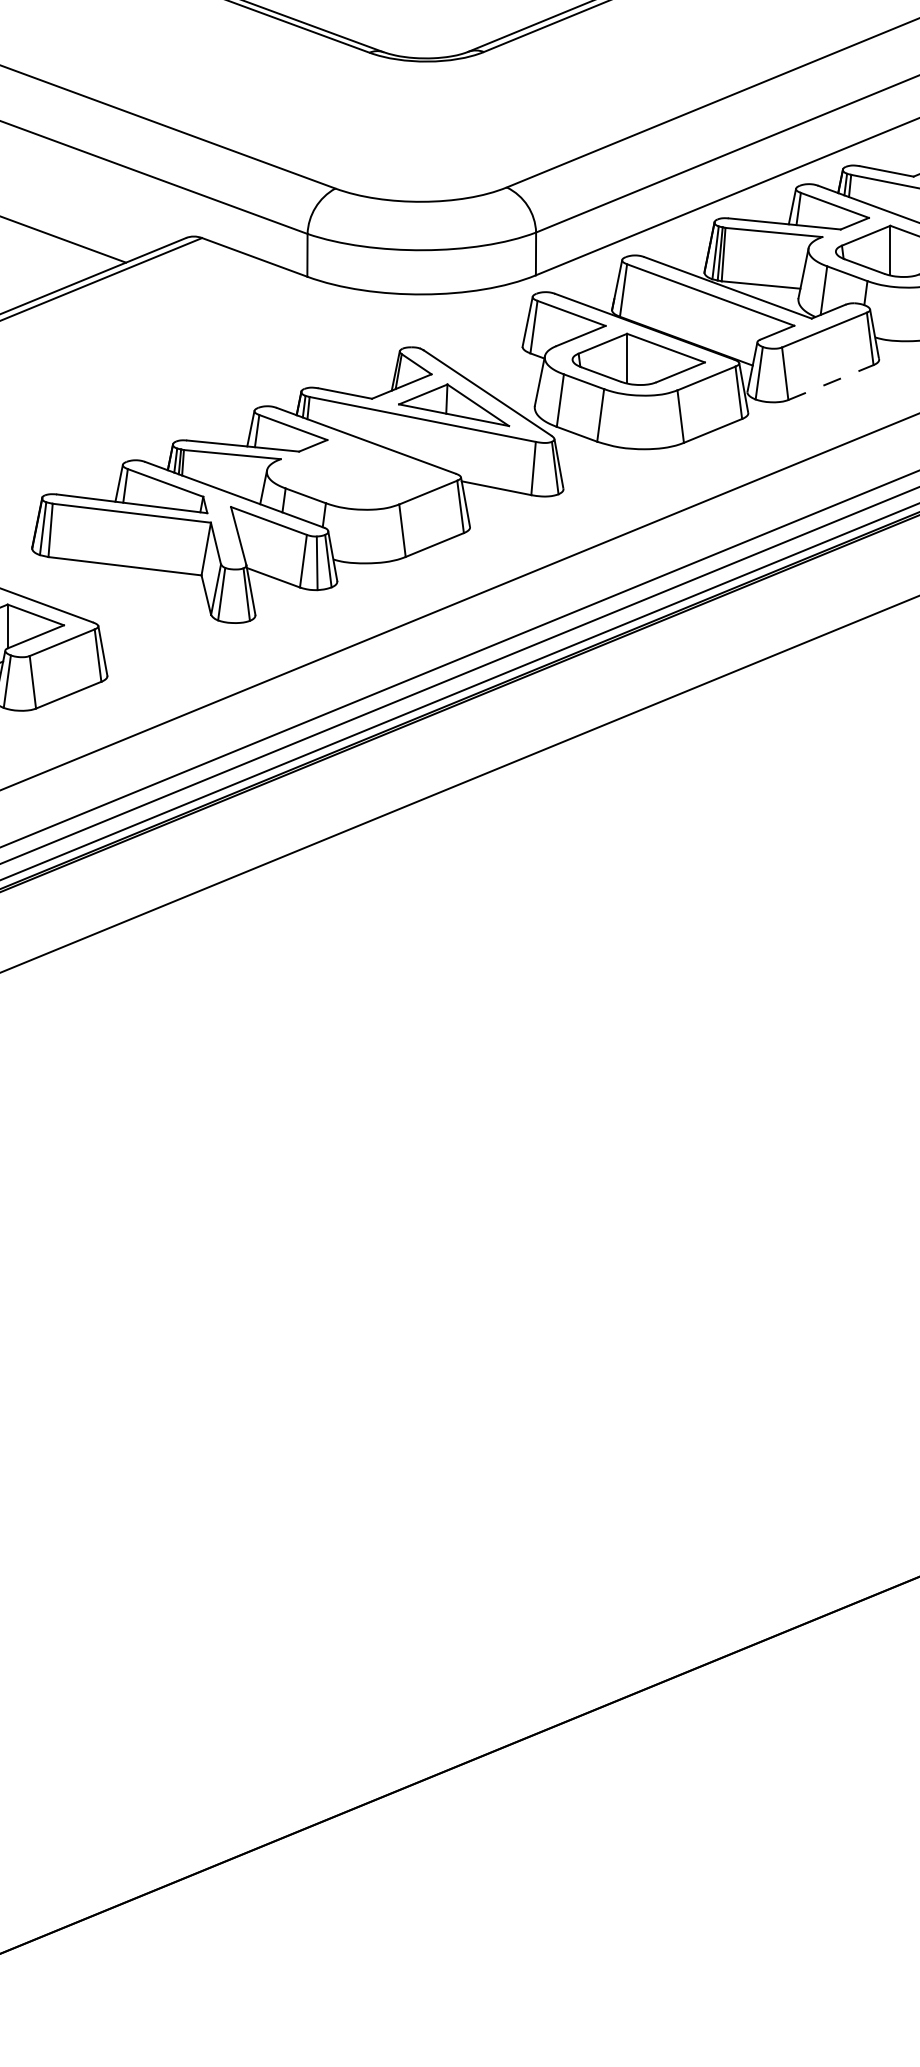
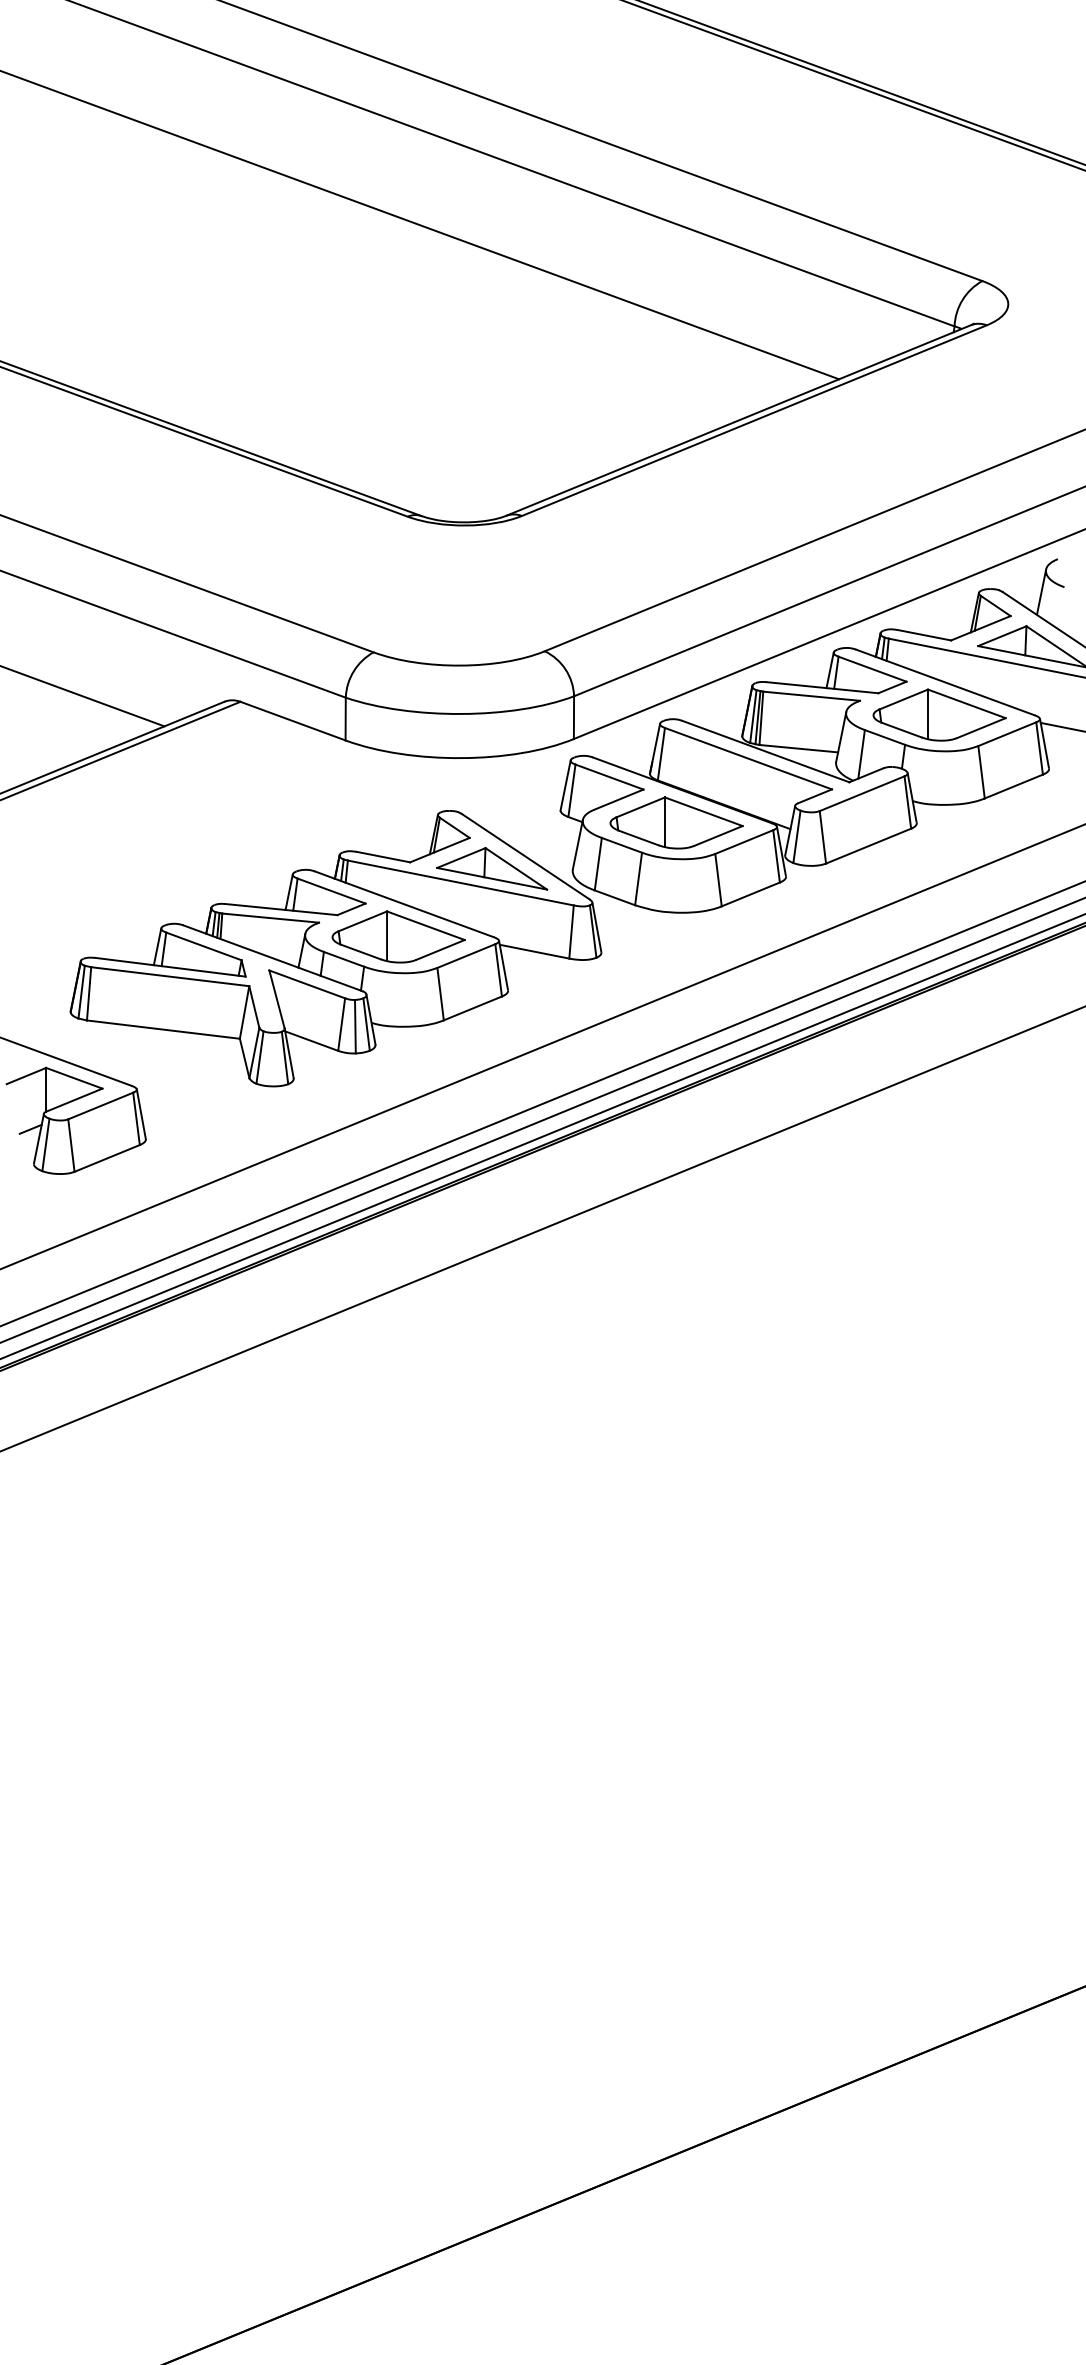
line: (830, 382) -> (868, 846), dashed -> solid
part: (360, 473) -> (398, 936), added

